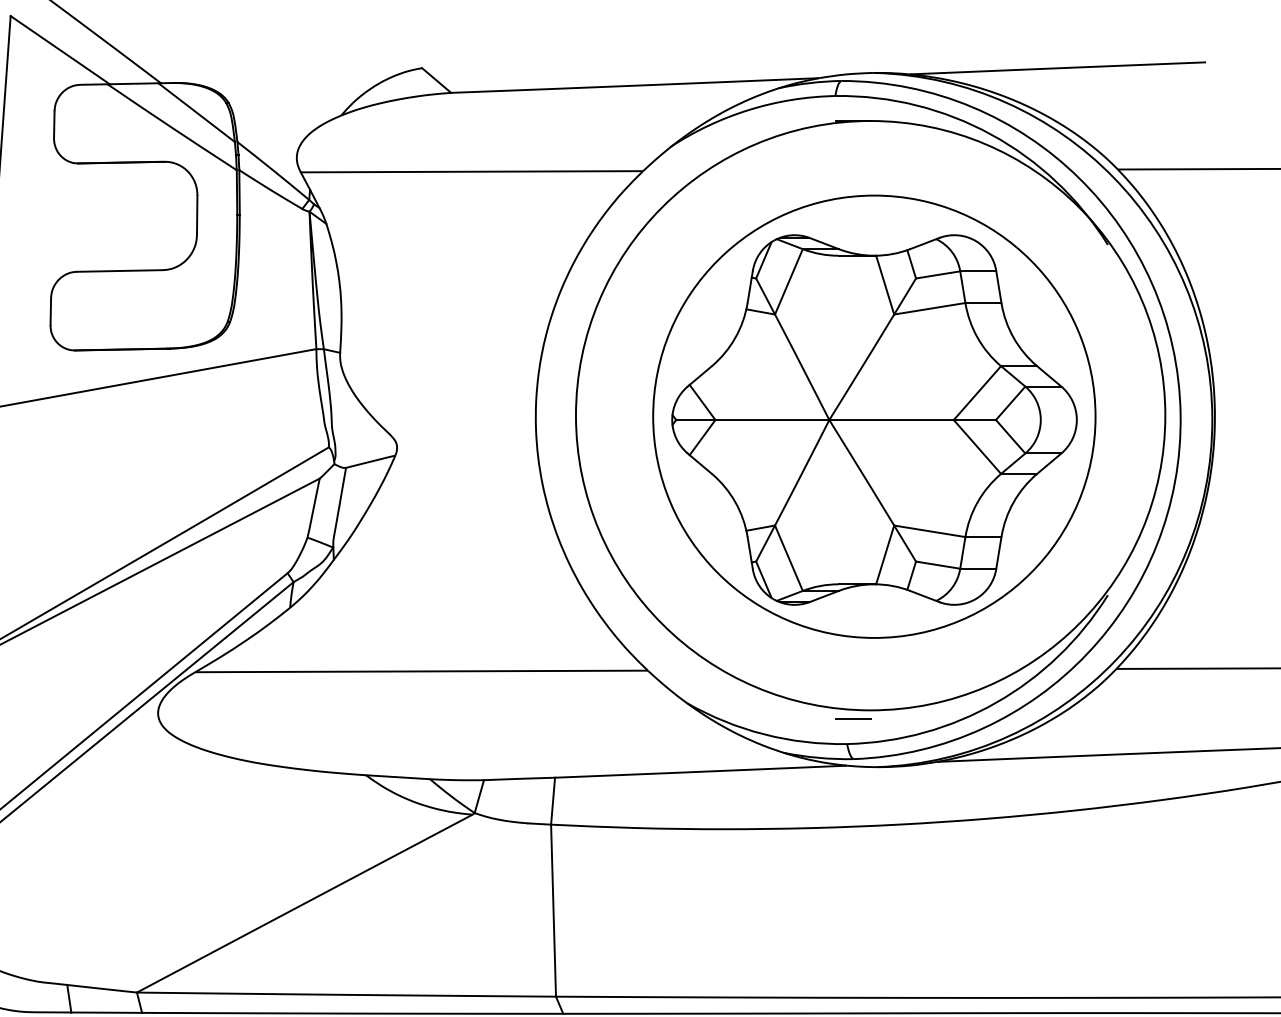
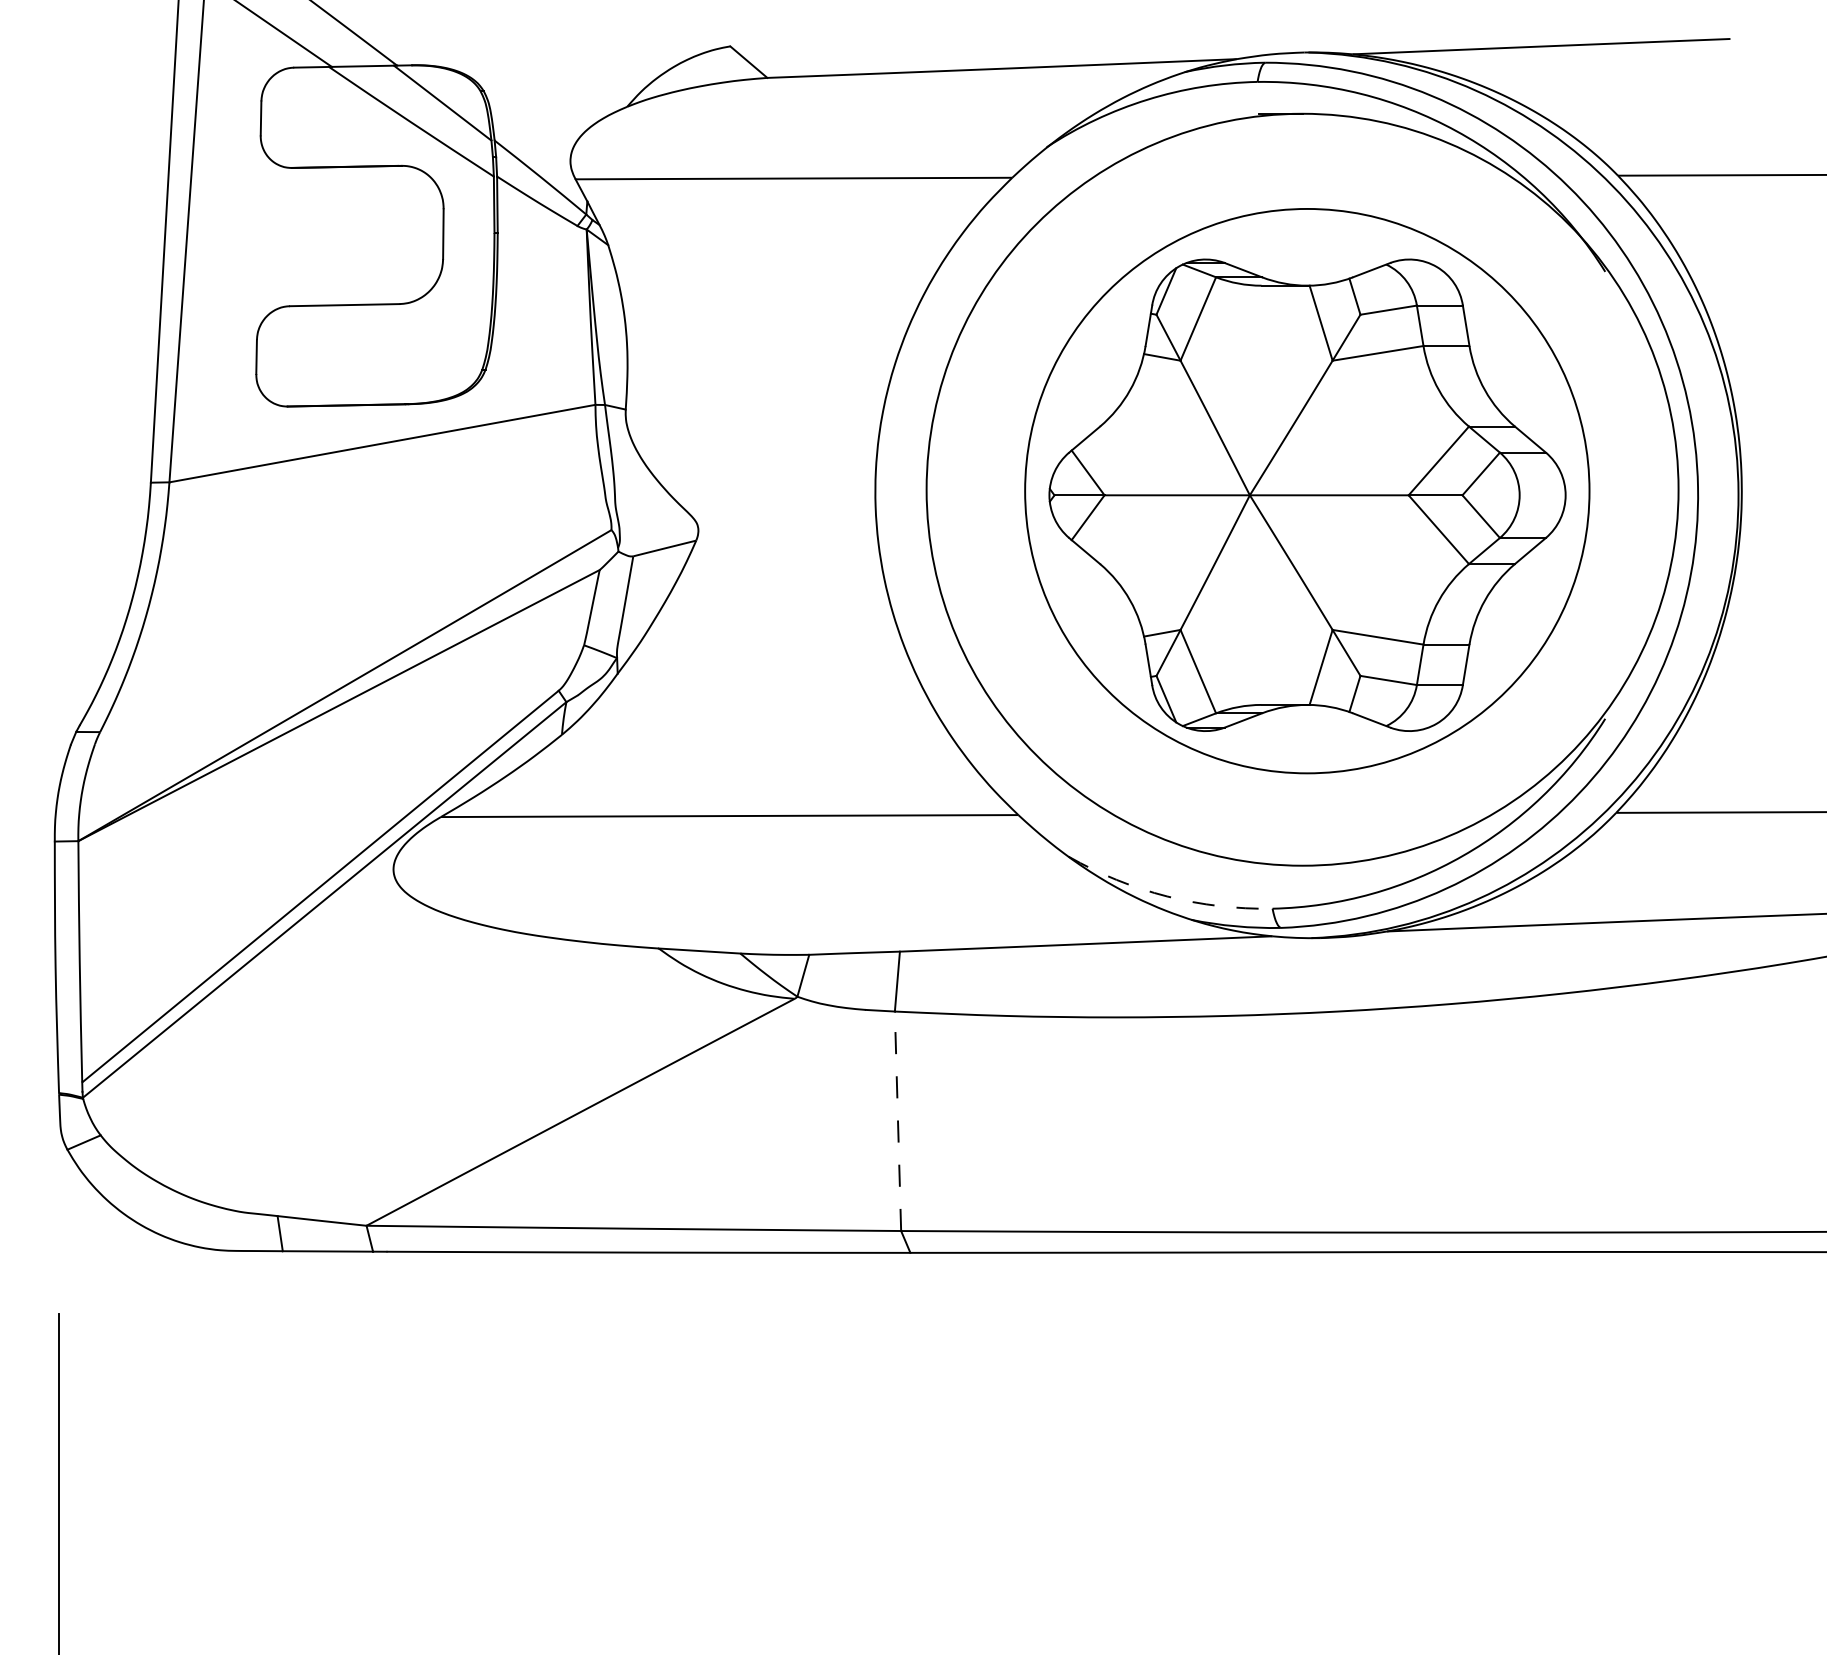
line: (853, 718) -> (1280, 876), removed
arc: (764, 734) -> (1167, 896), solid -> dashed
line: (553, 910) -> (898, 1121), solid -> dashed

